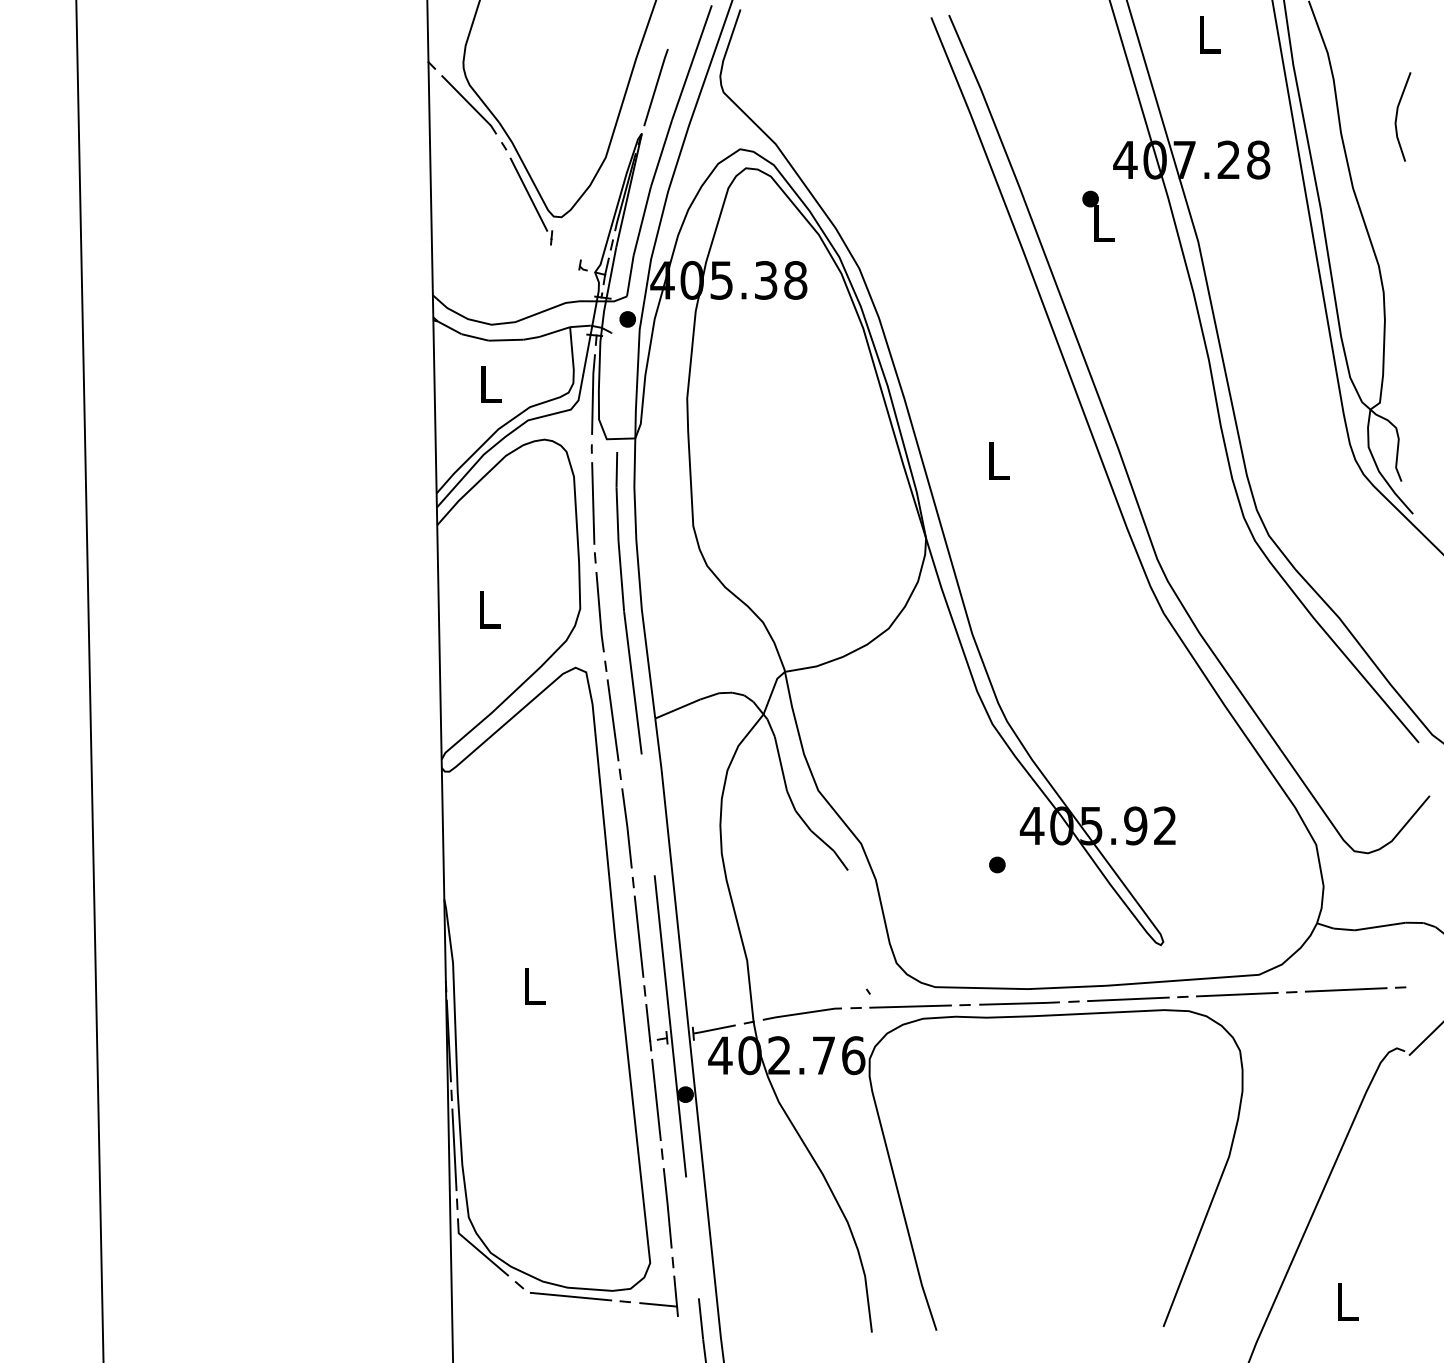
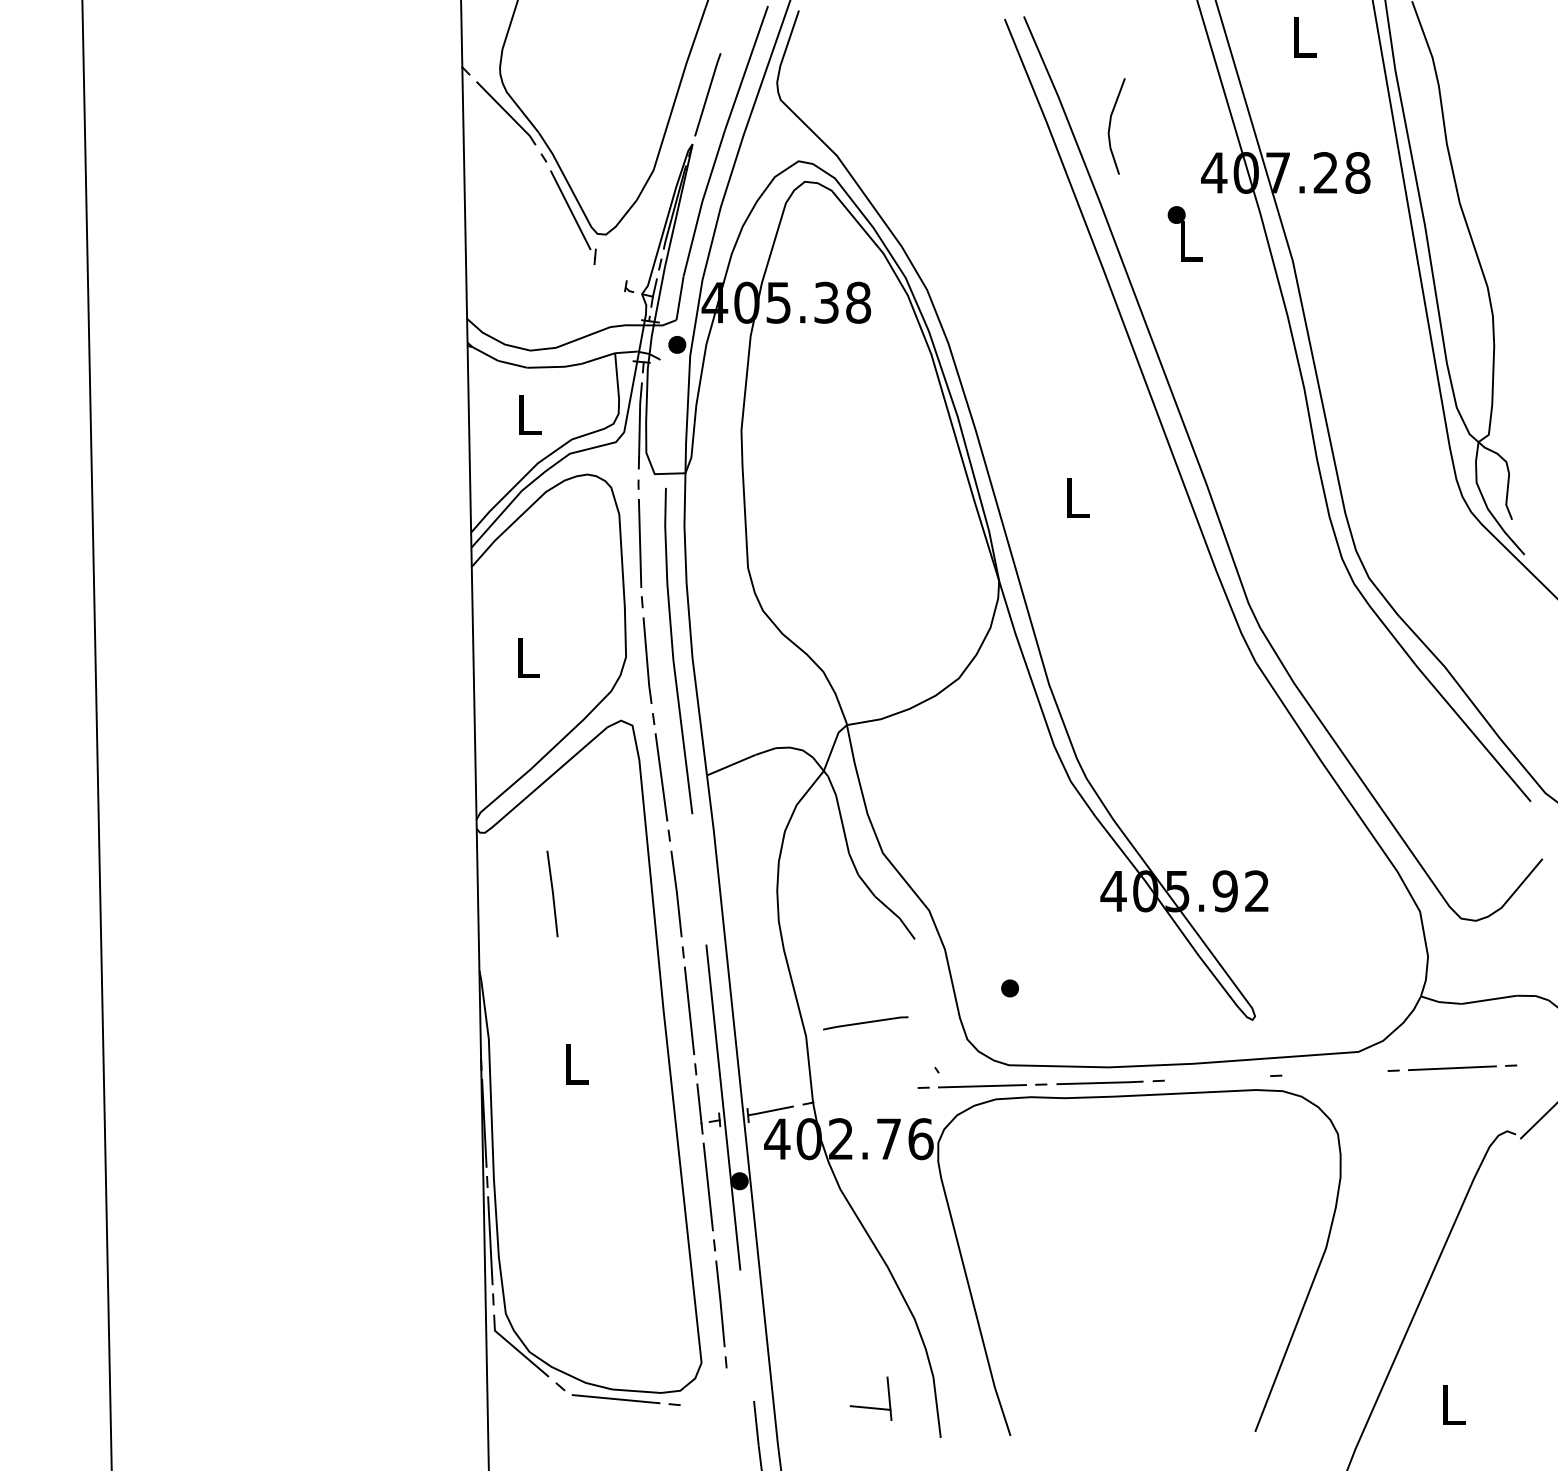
line: (1397, 117) -> (1110, 126), moved
line: (512, 827) -> (552, 893), added
part: (996, 865) -> (1009, 988), moved
line: (1236, 994) -> (1334, 1073), removed
line: (1128, 999) -> (1217, 1078), removed
line: (802, 1014) -> (865, 1023), moved
part: (656, 1303) -> (868, 1406), moved

